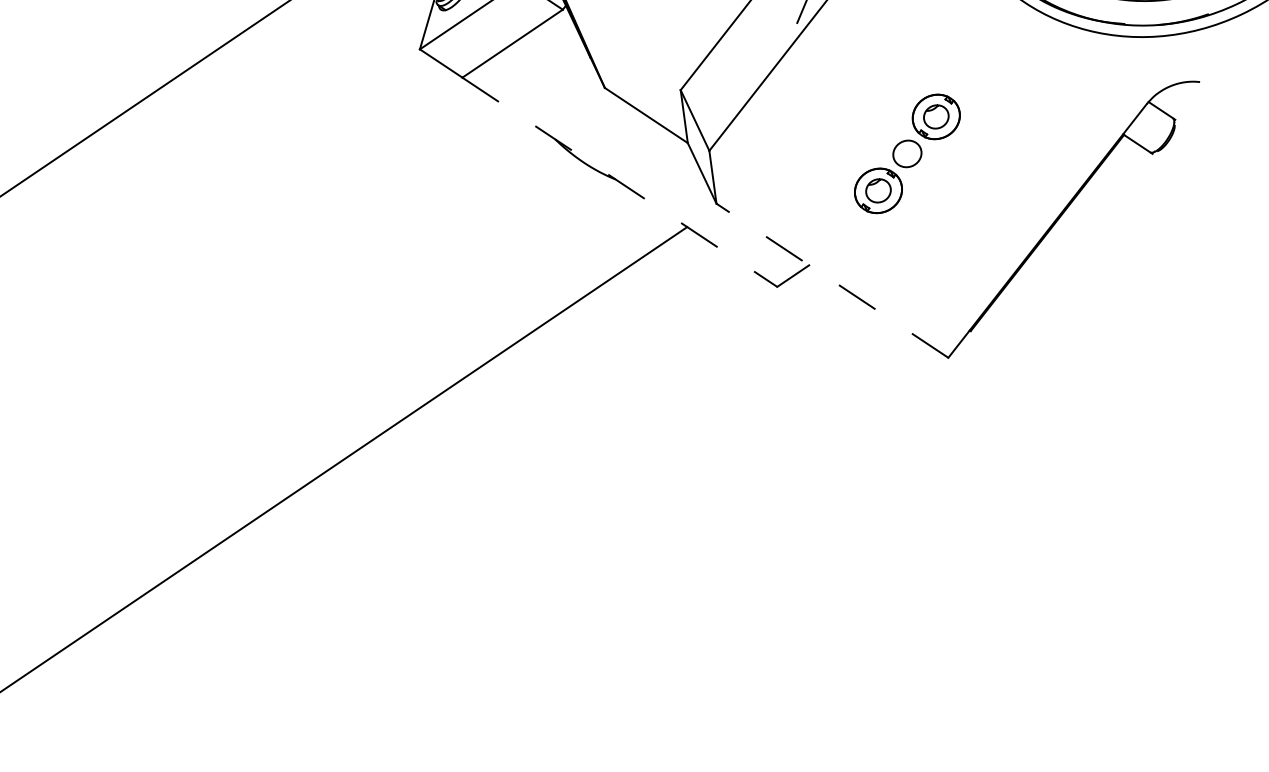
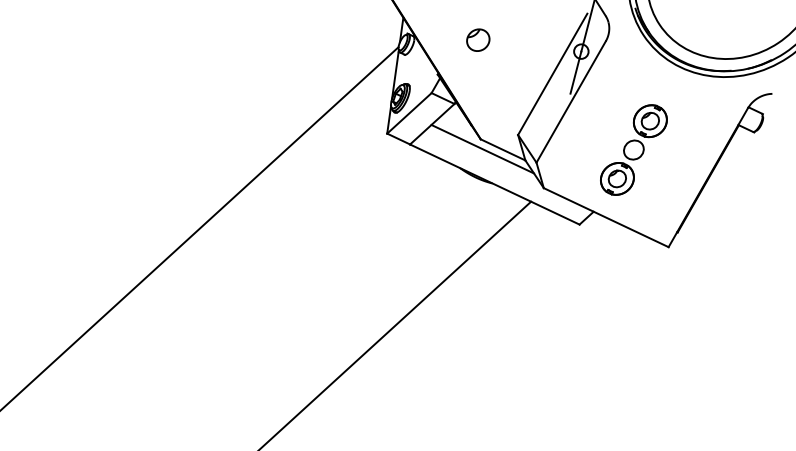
line: (605, 106) -> (482, 148), added
part: (906, 152) -> (633, 149), size x1.43
line: (619, 182) -> (494, 184), dashed -> solid
line: (831, 280) -> (605, 217), dashed -> solid

